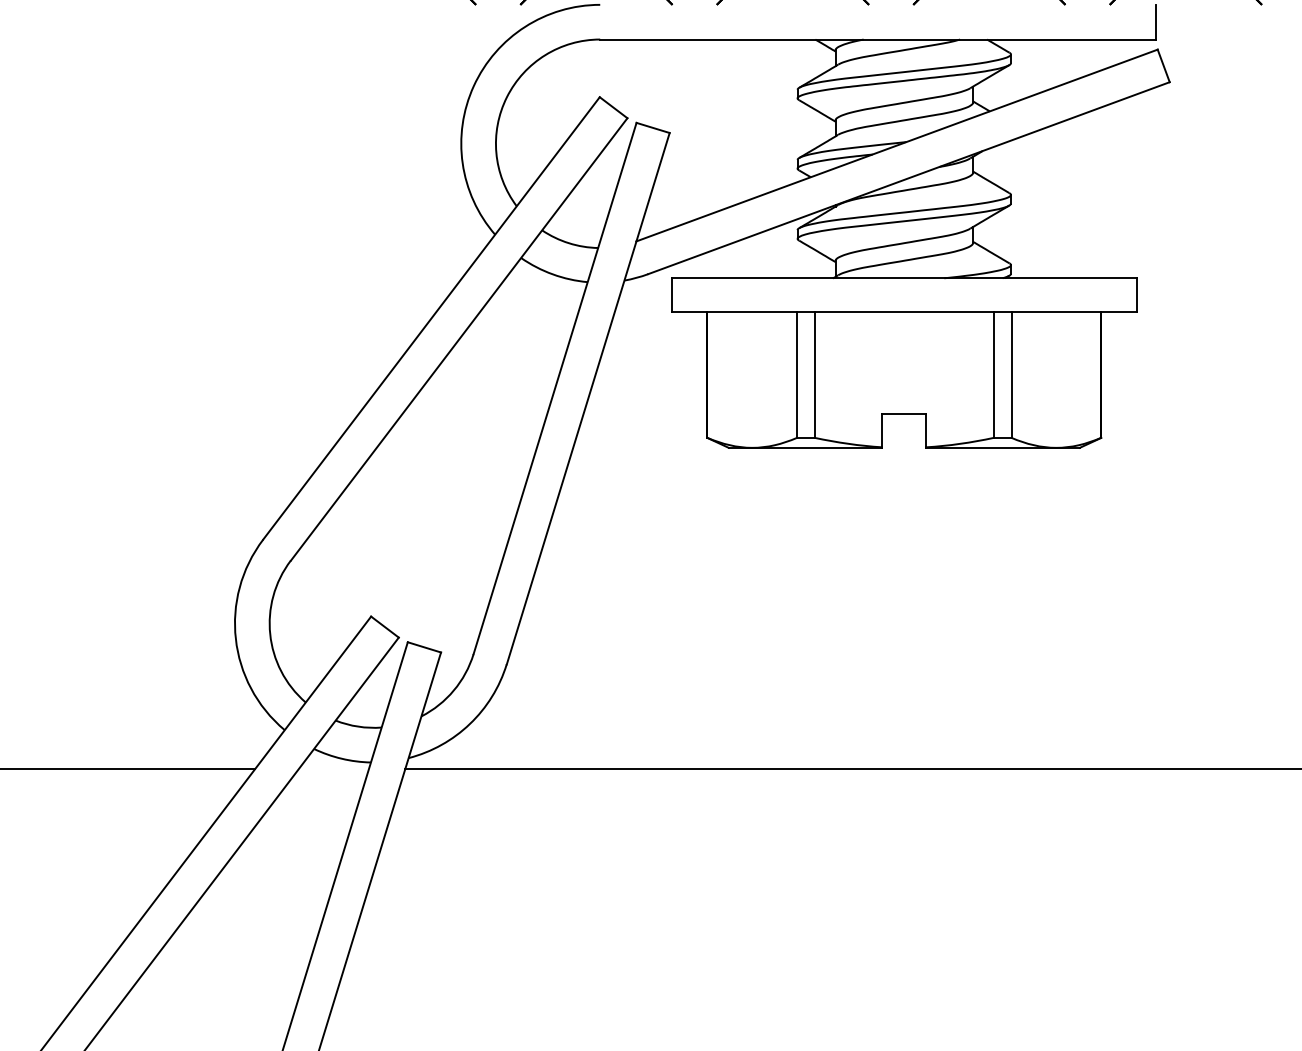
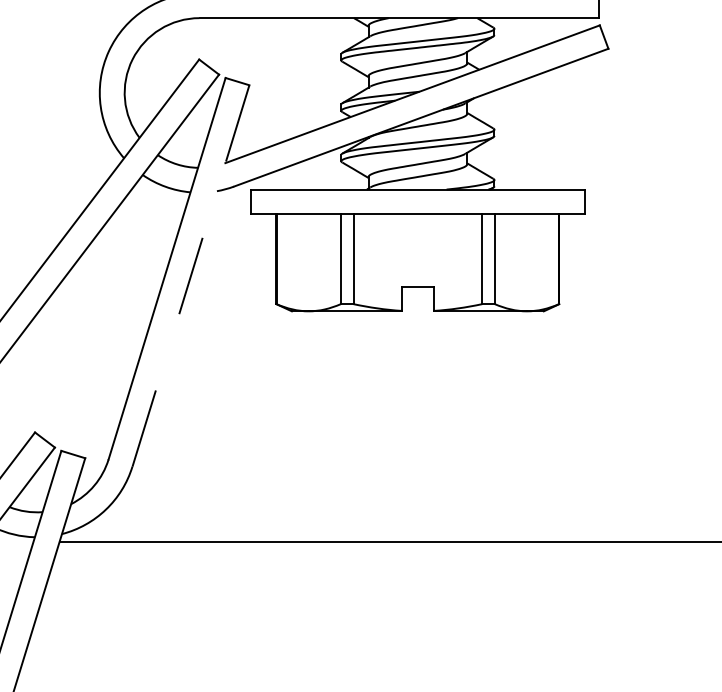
line: (588, 398) -> (191, 275), solid -> dashed

